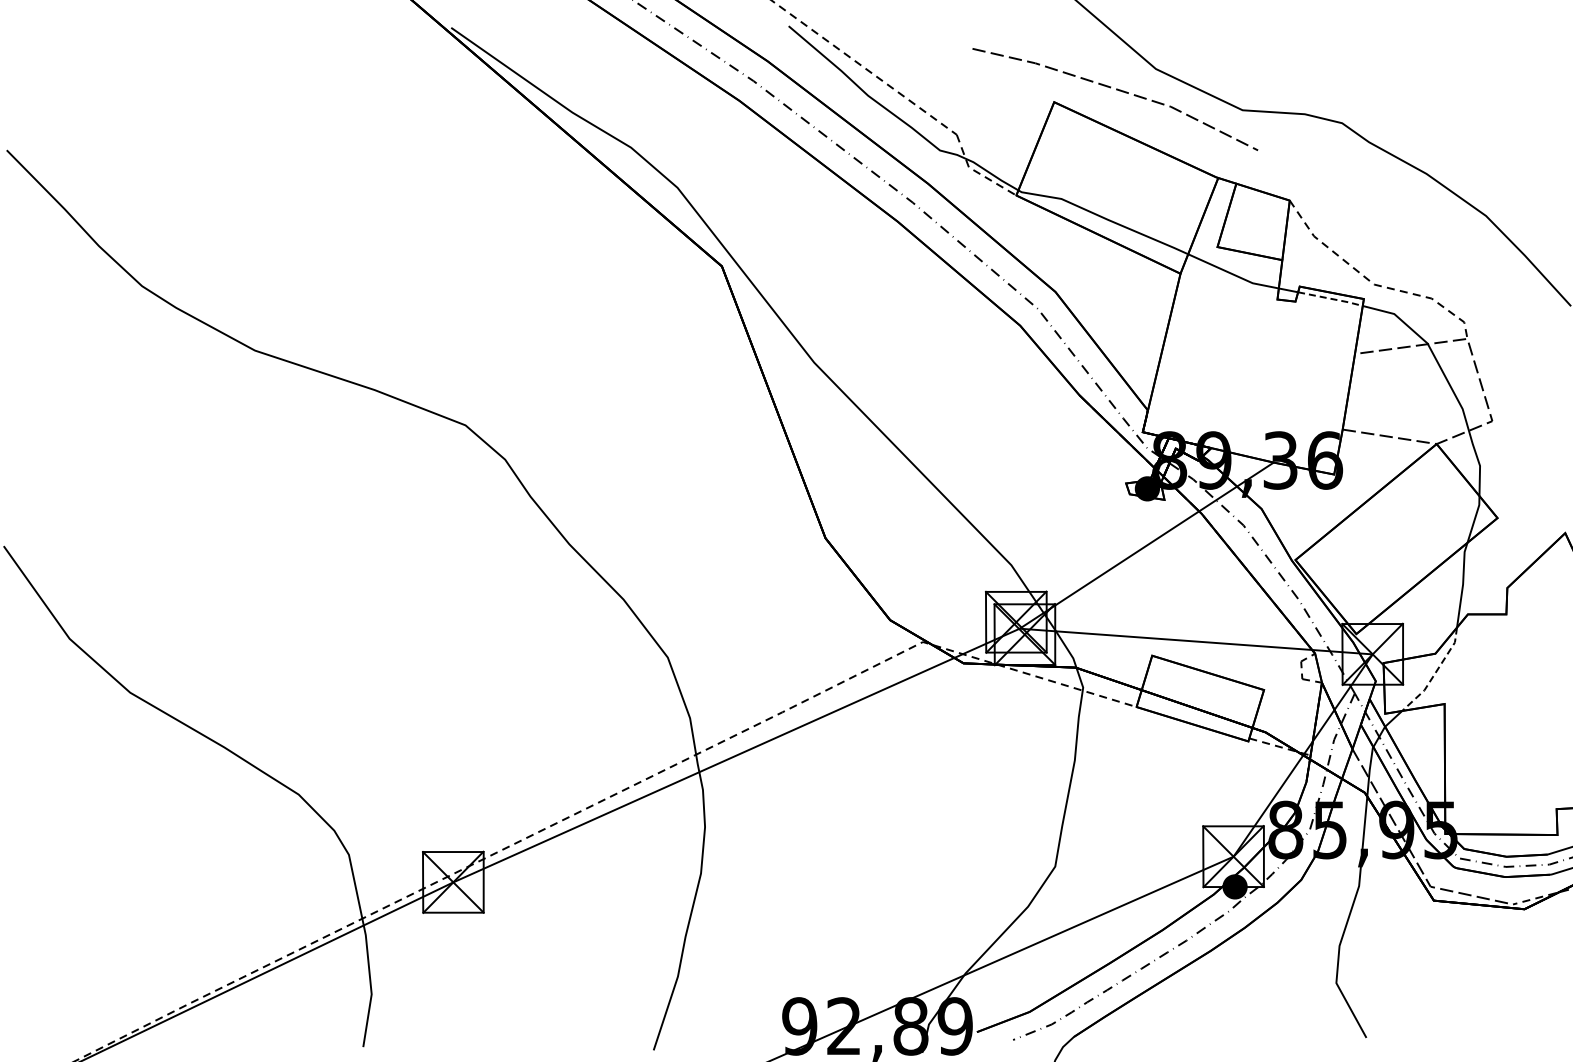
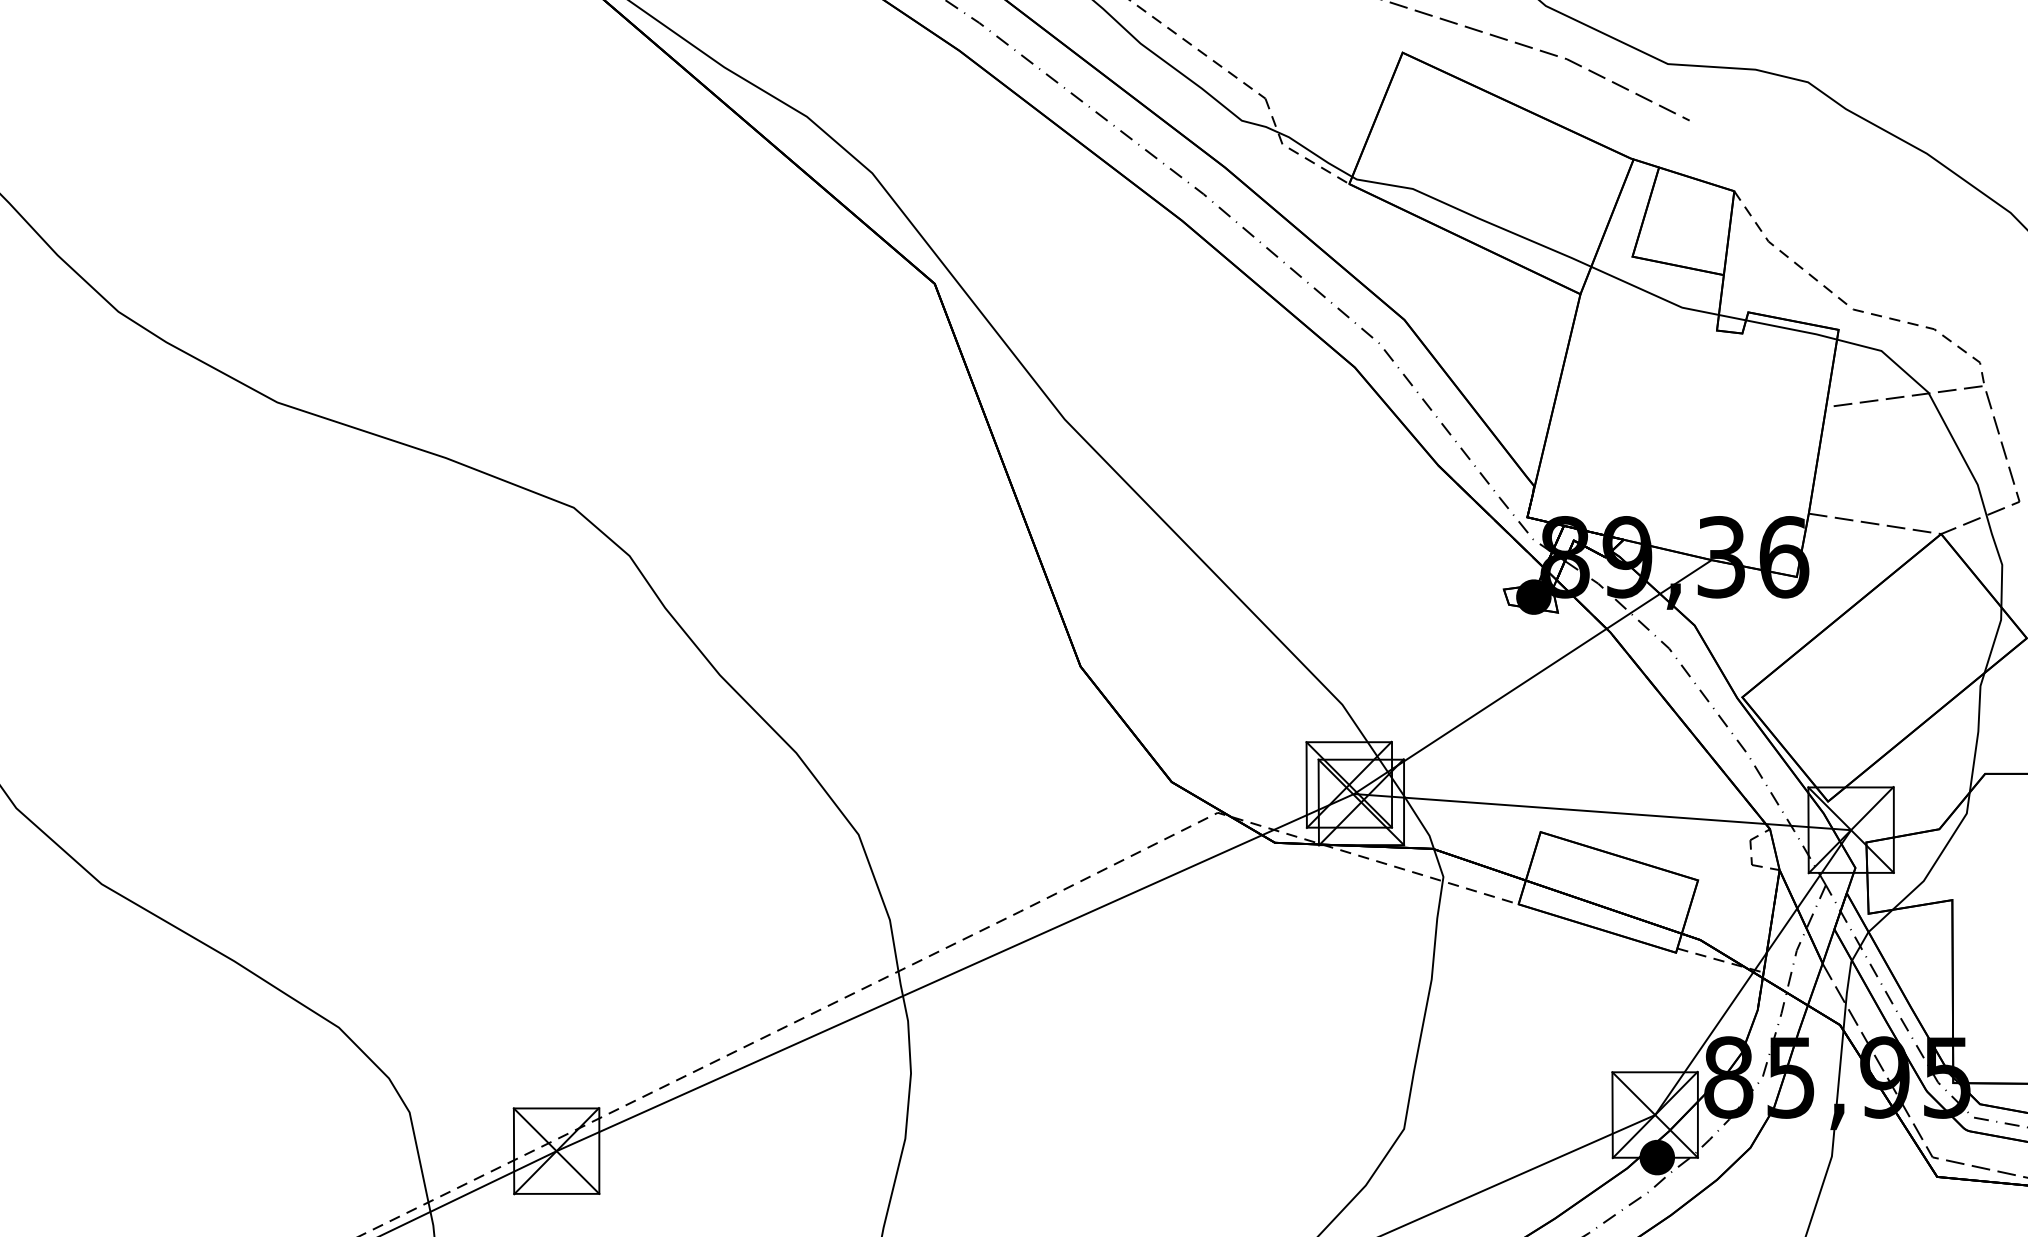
line: (1331, 298) -> (1793, 329), dashed -> solid
line: (1435, 672) -> (1939, 855), dashed -> solid

